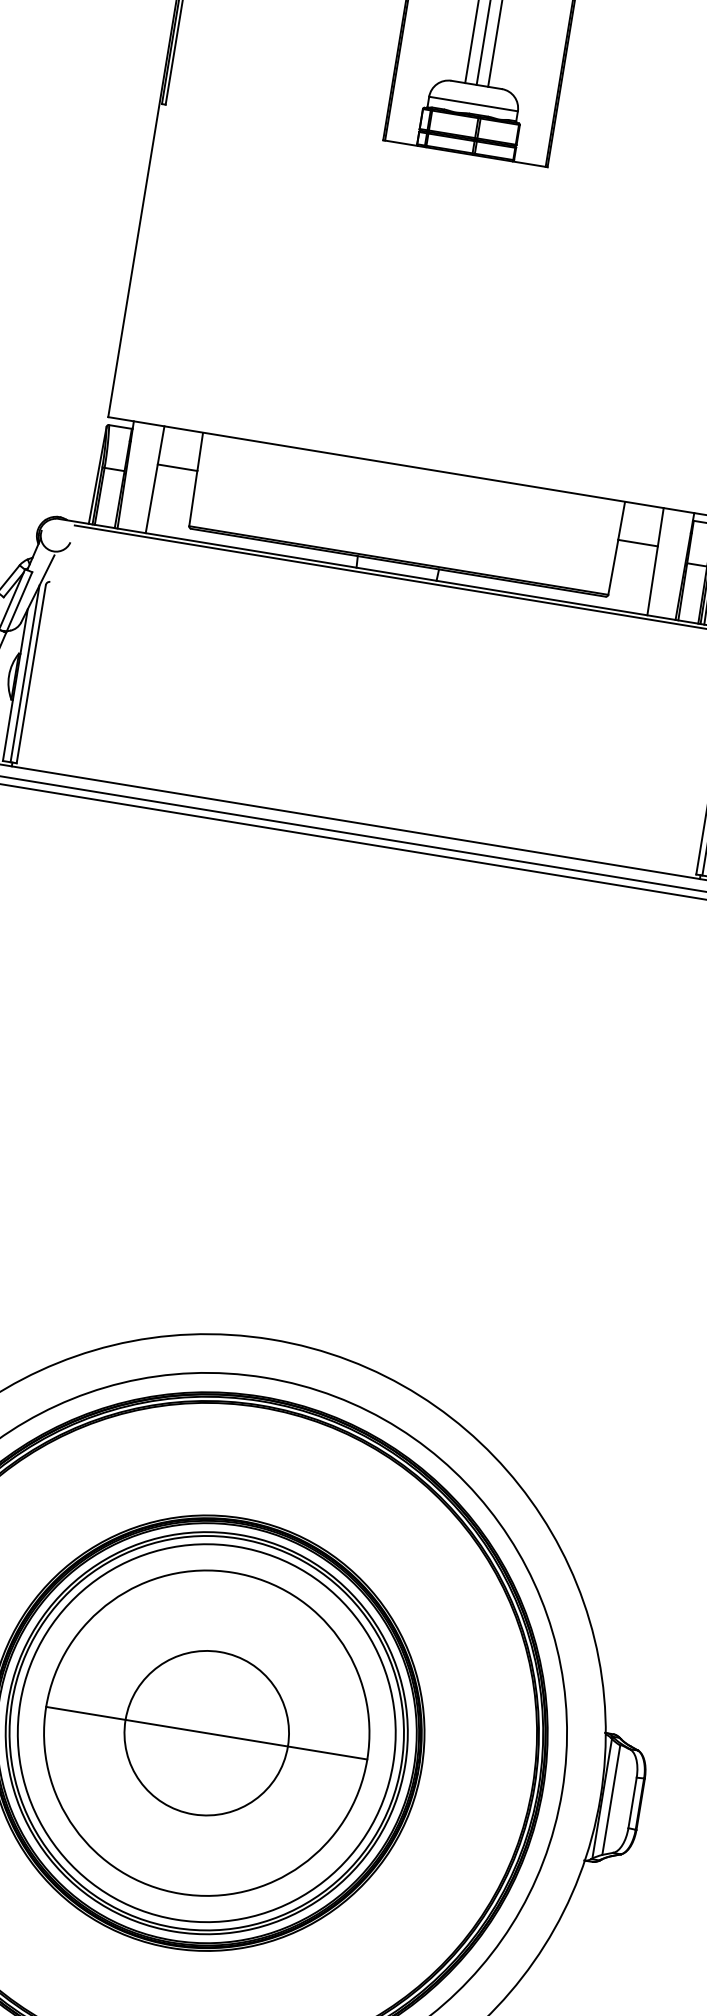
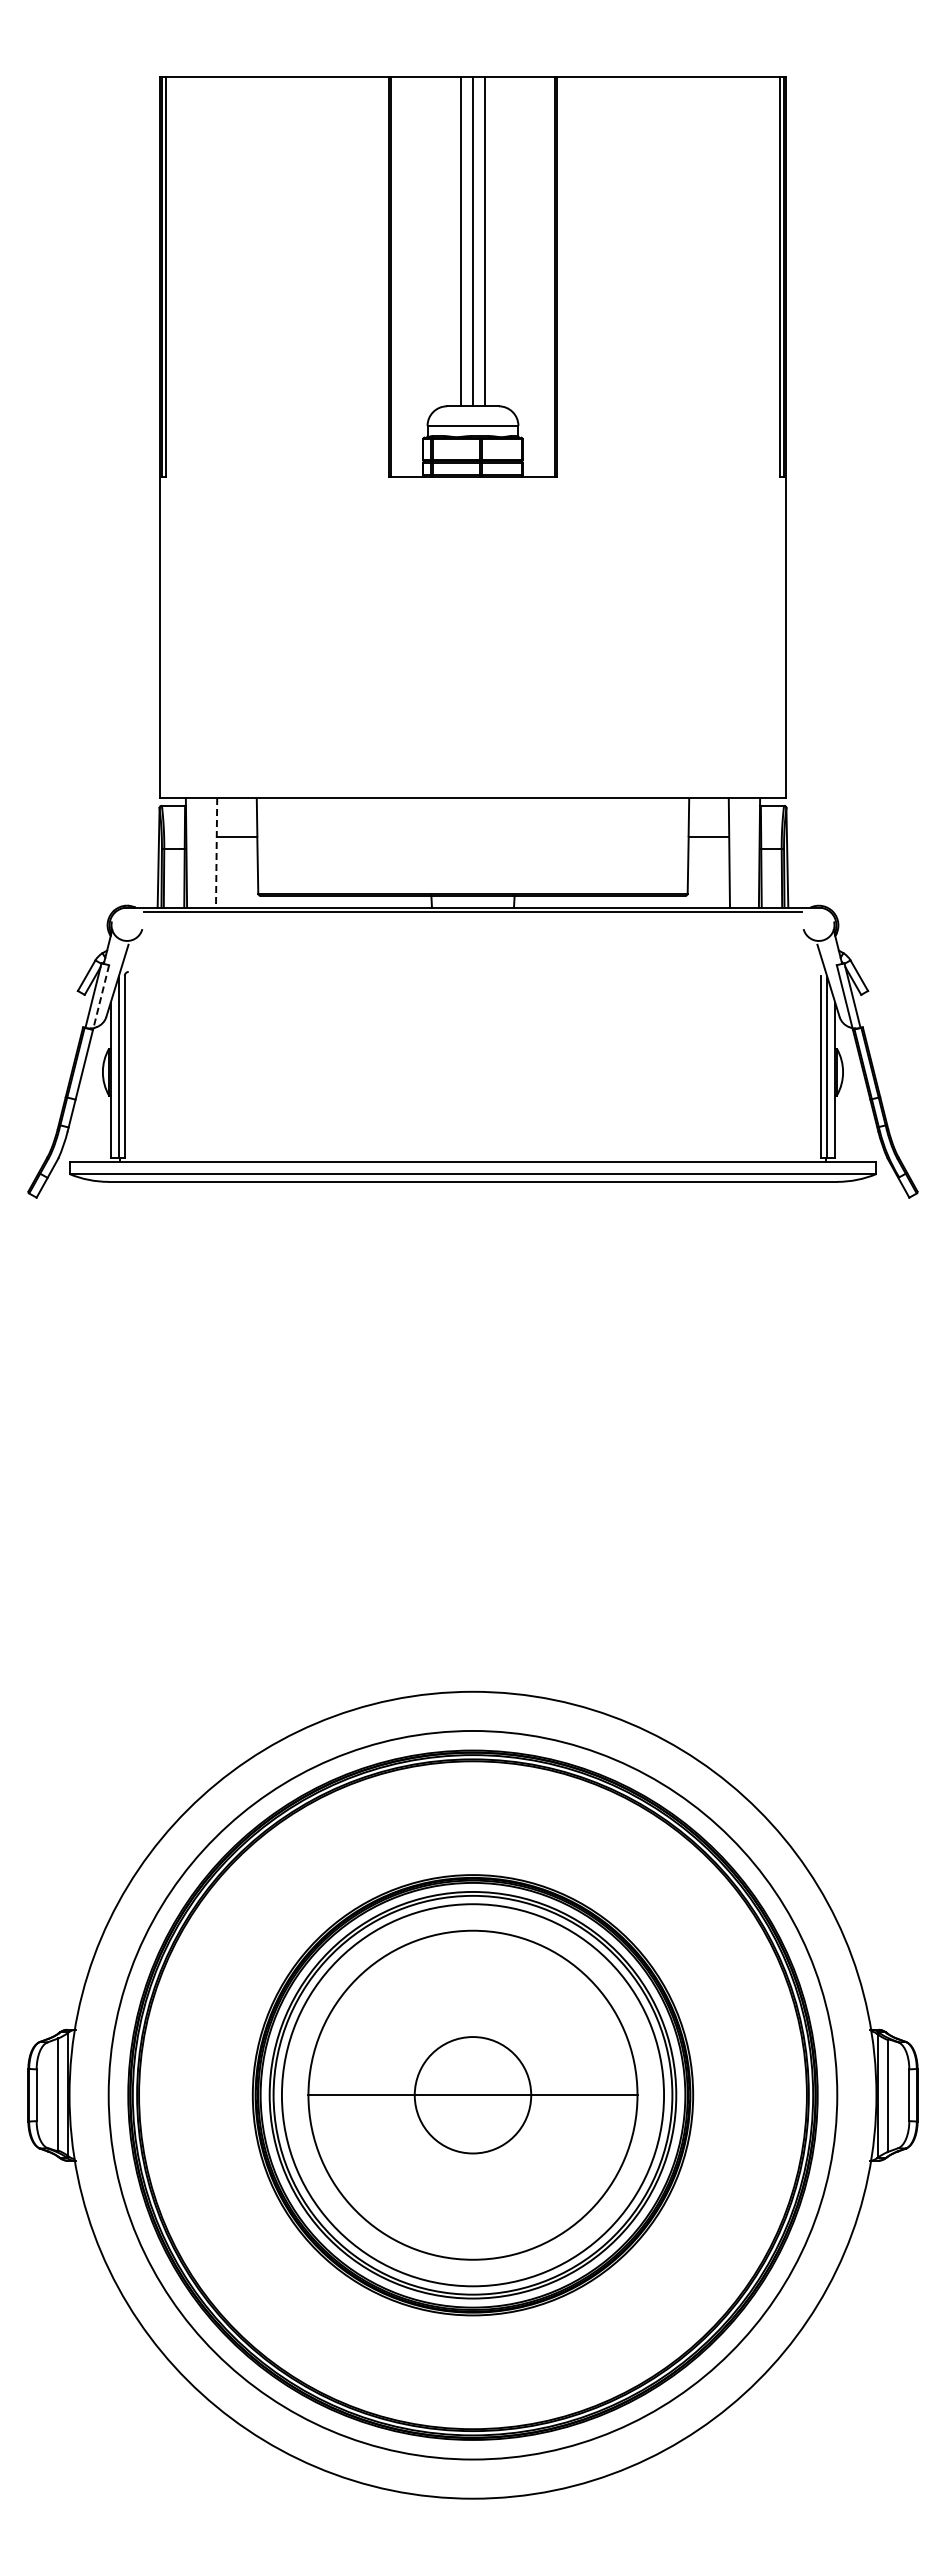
line: (155, 479) -> (216, 852), solid -> dashed
line: (19, 602) -> (101, 997), solid -> dashed
circle: (206, 1733) -> (472, 2095), size x0.7

